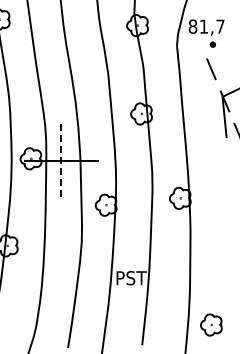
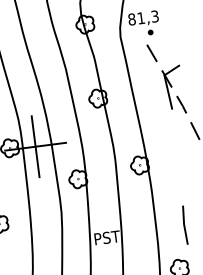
text: (220, 26) -> (155, 16), 81,7 -> 81,3
line: (61, 161) -> (35, 147), dashed -> solid
line: (223, 274) -> (184, 224), added

